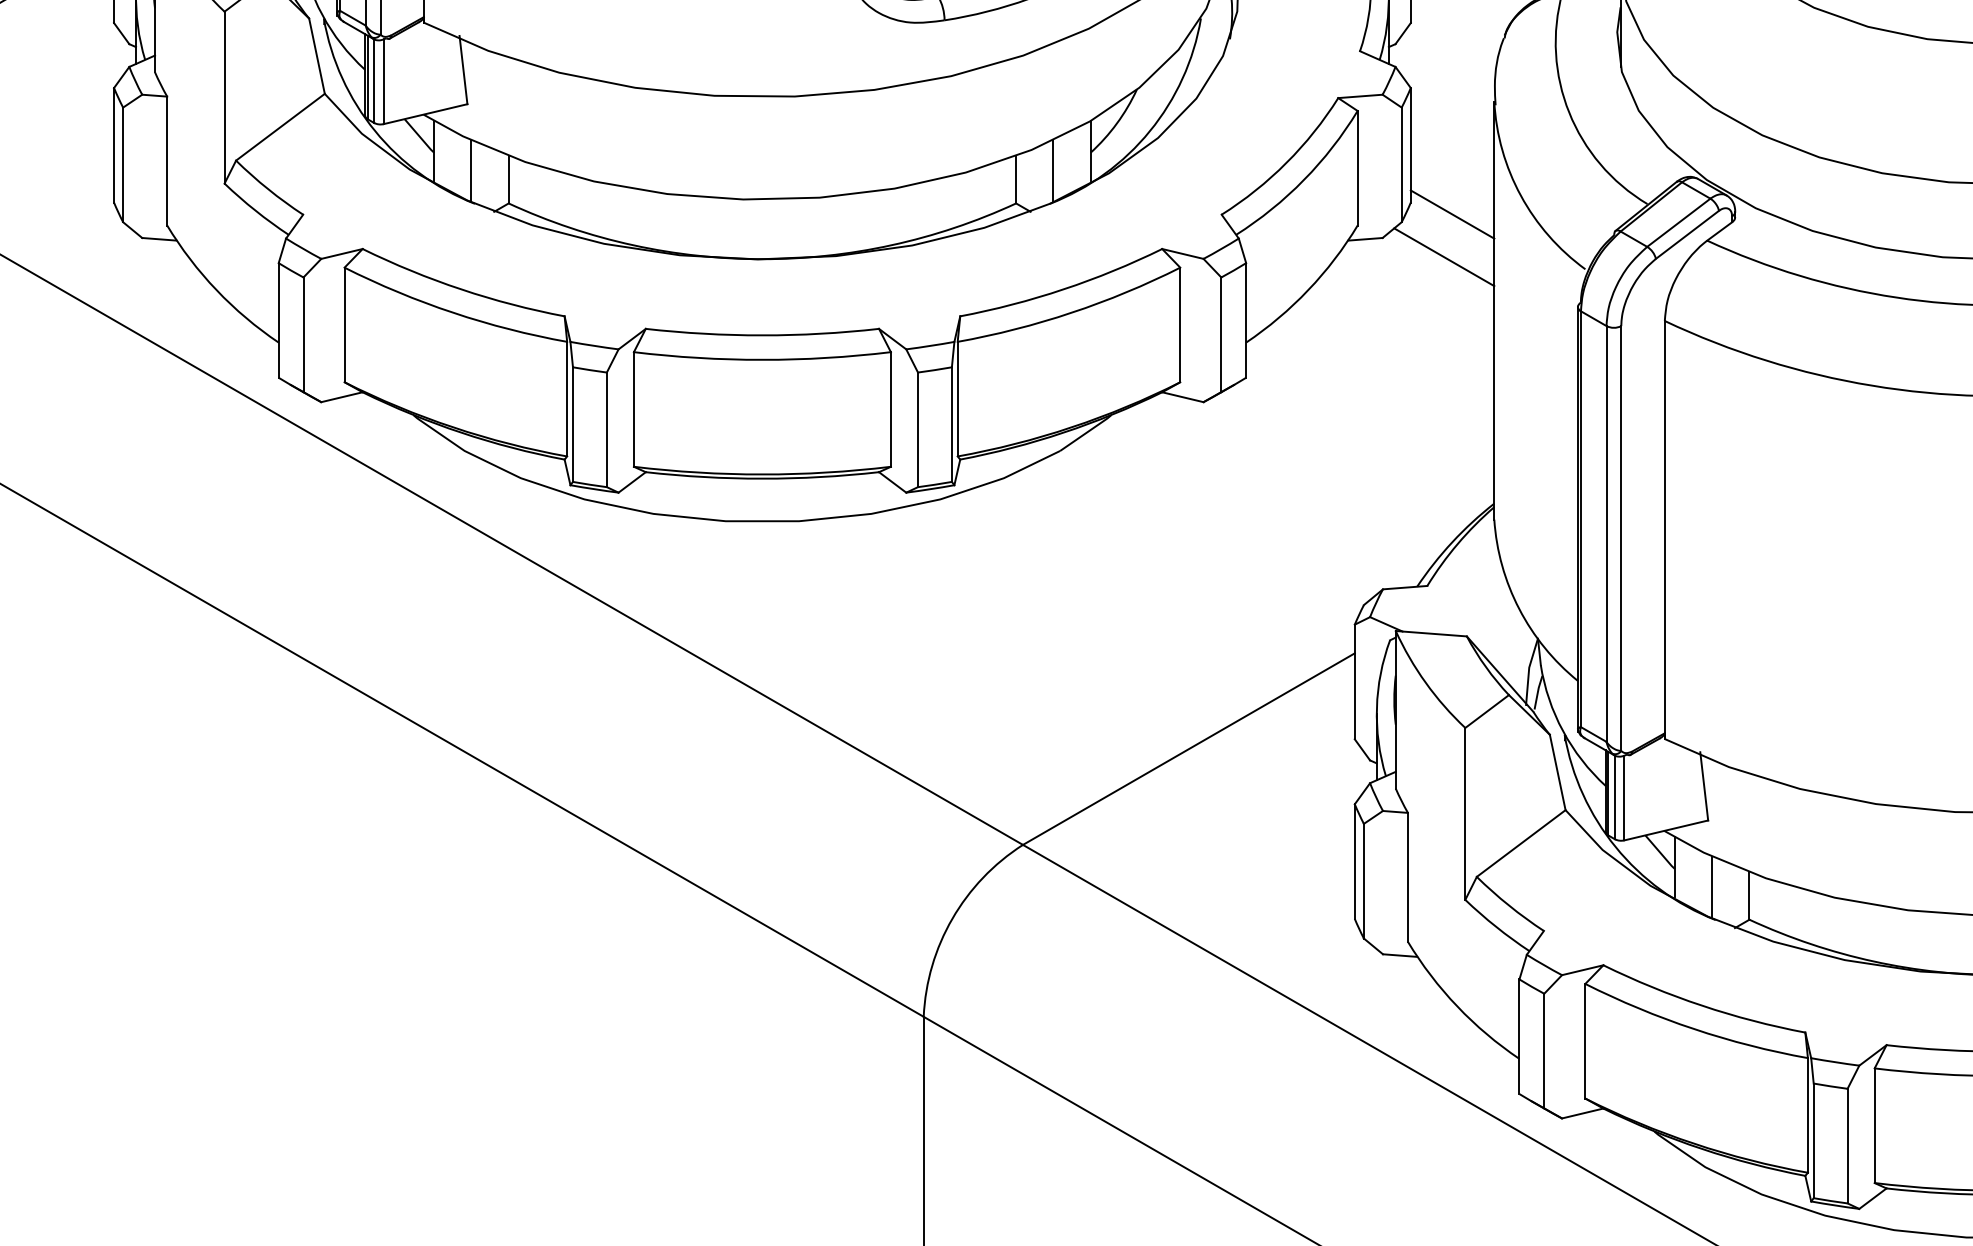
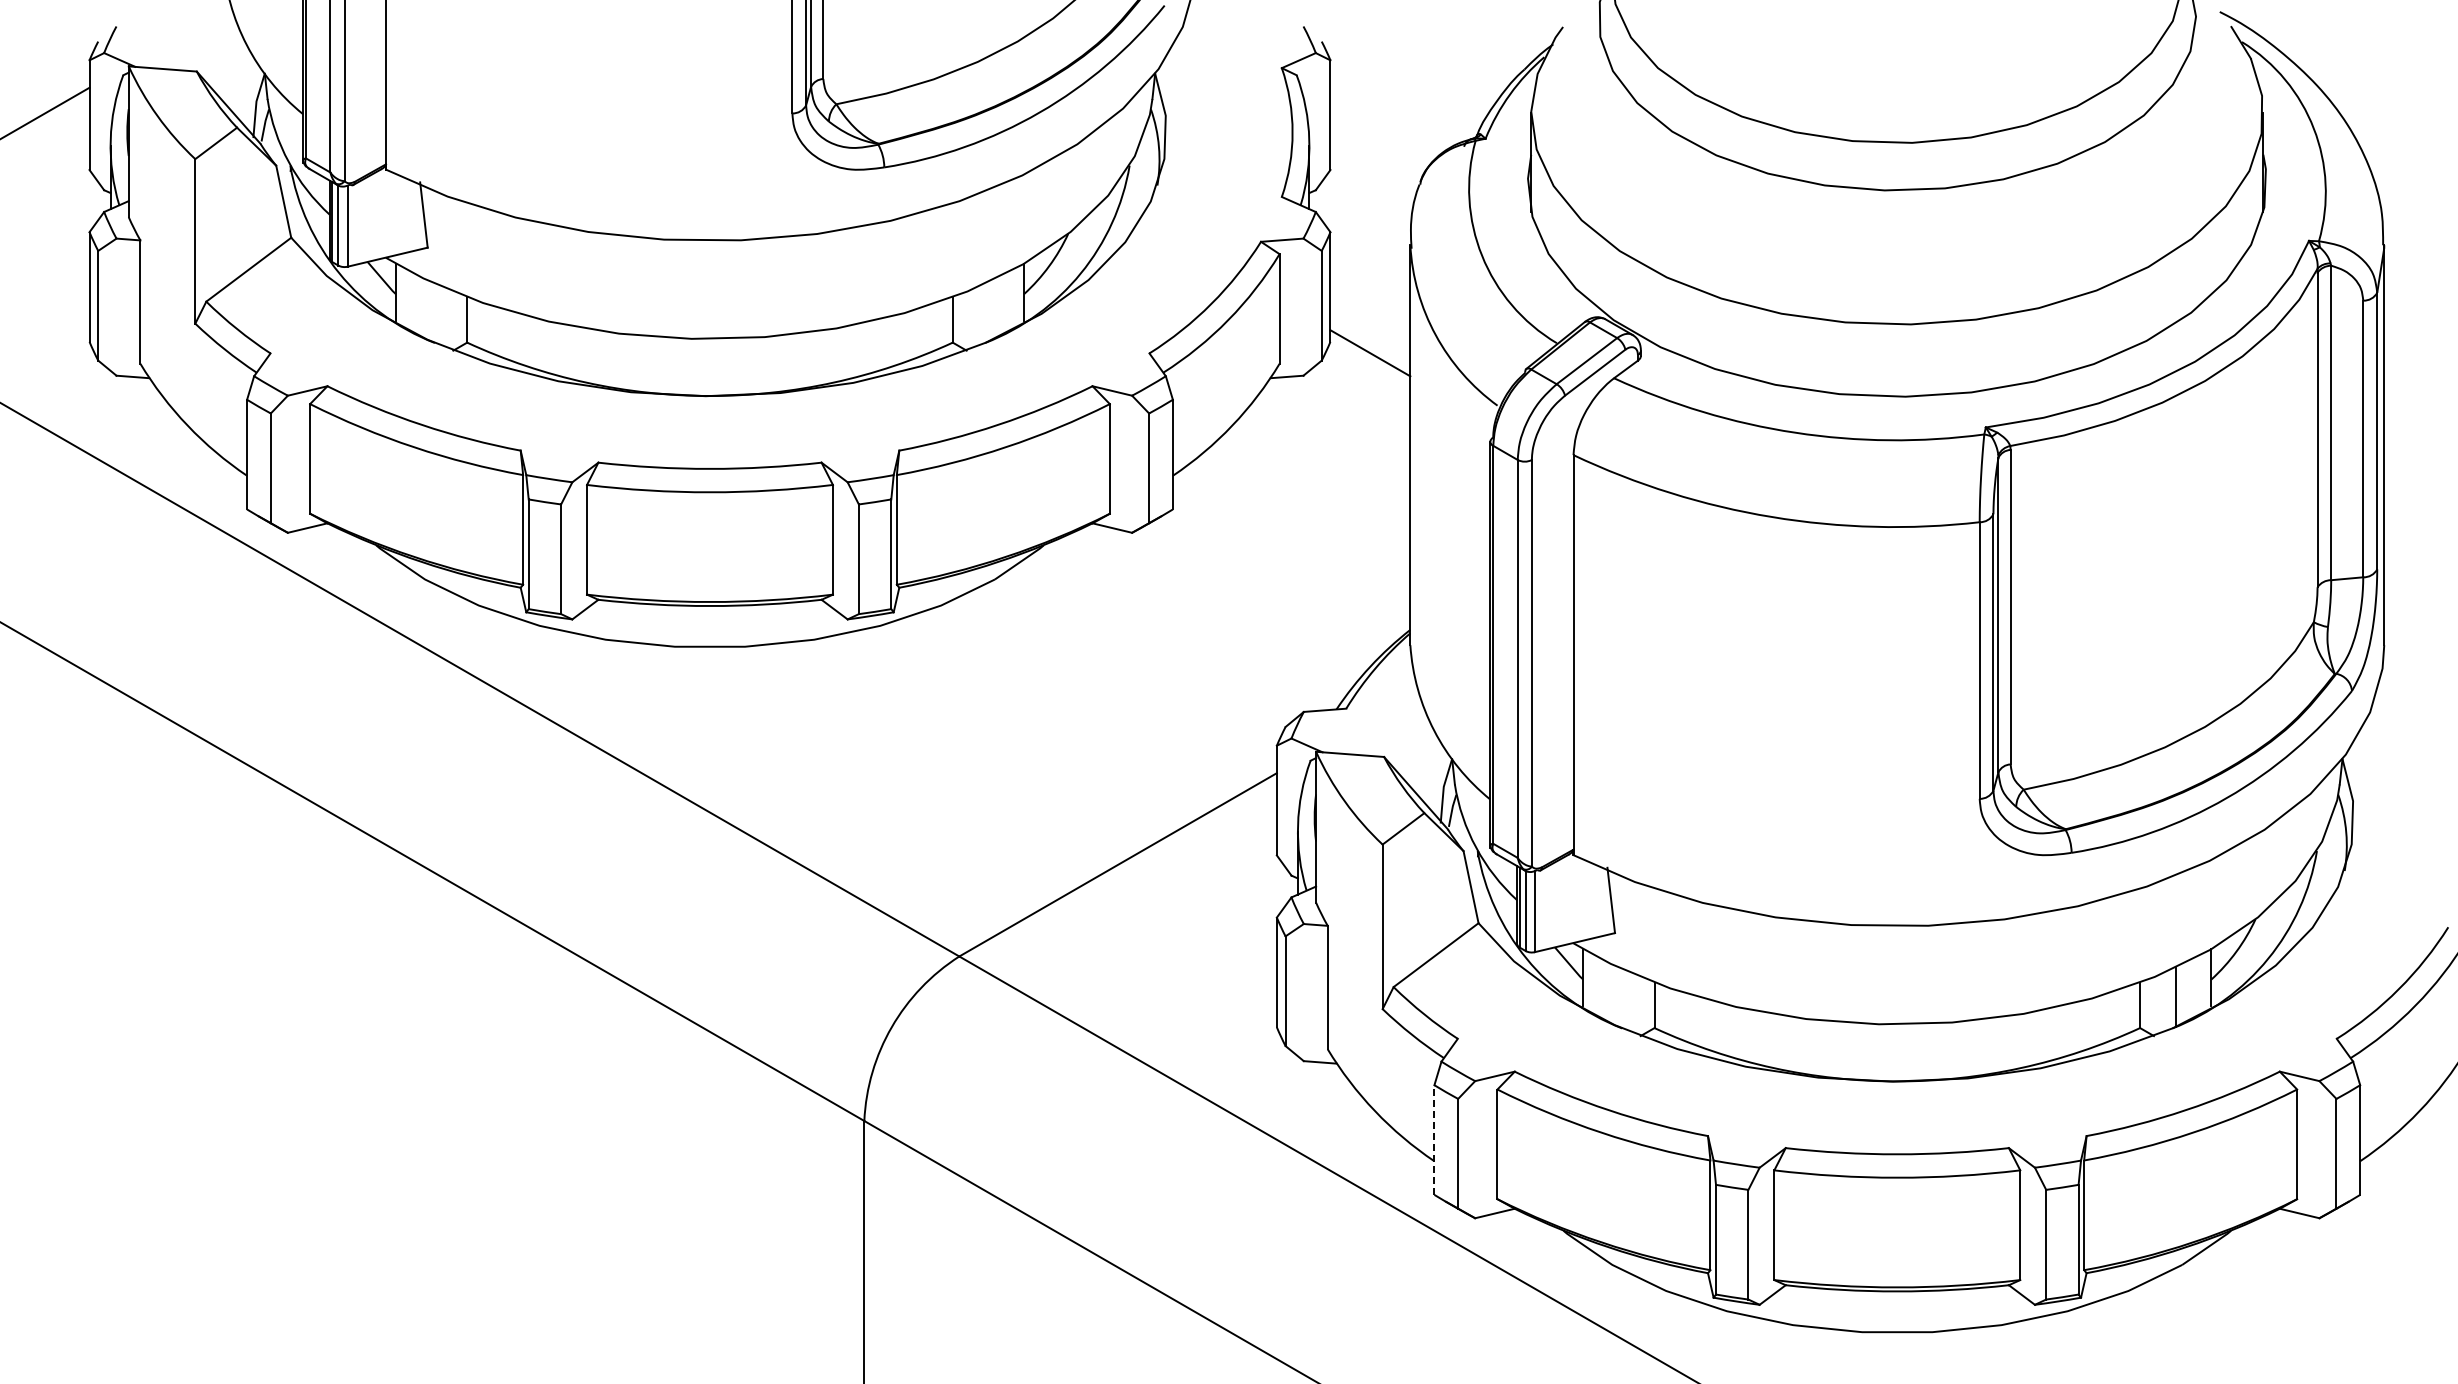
line: (471, 170) -> (431, 311), removed
line: (1053, 170) -> (988, 311), removed
line: (1444, 256) -> (1362, 393), removed
line: (1711, 886) -> (1618, 996), removed
line: (1519, 1037) -> (1434, 1140), solid -> dashed

